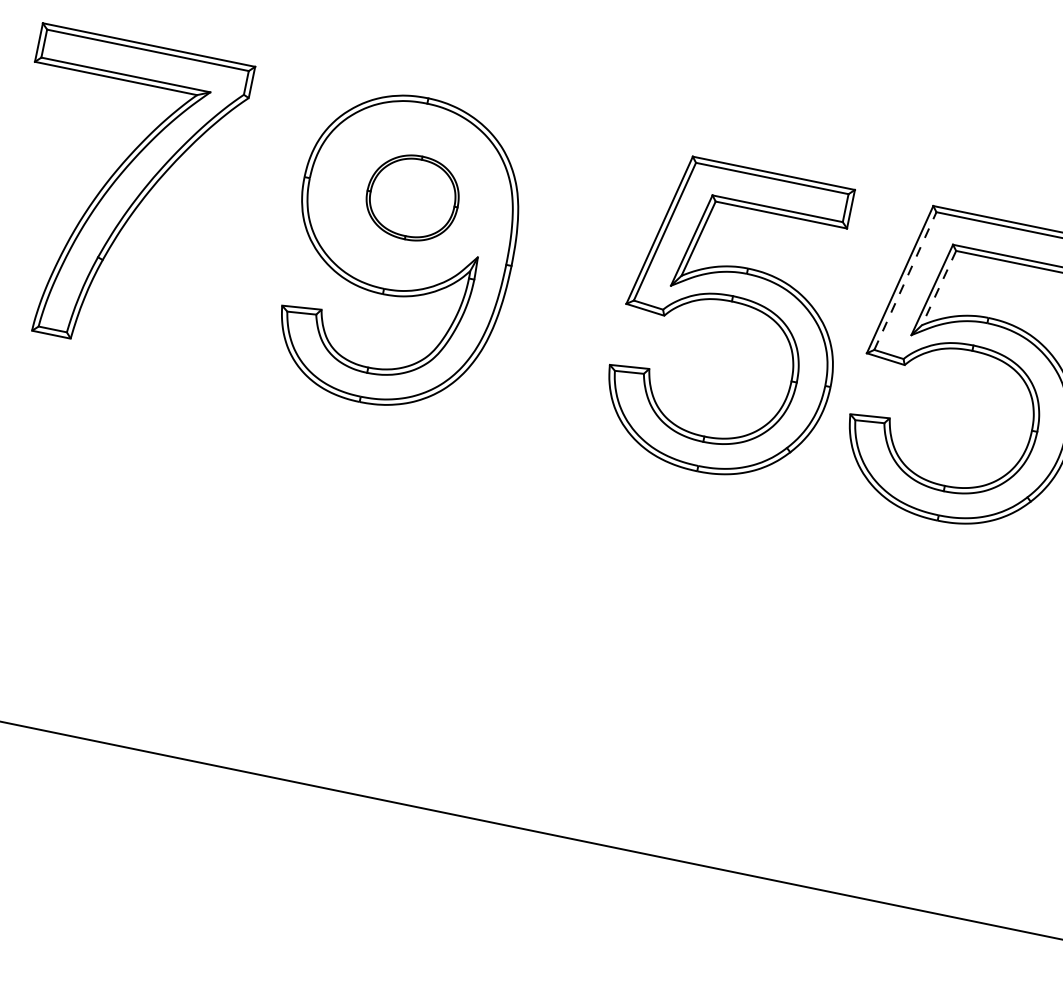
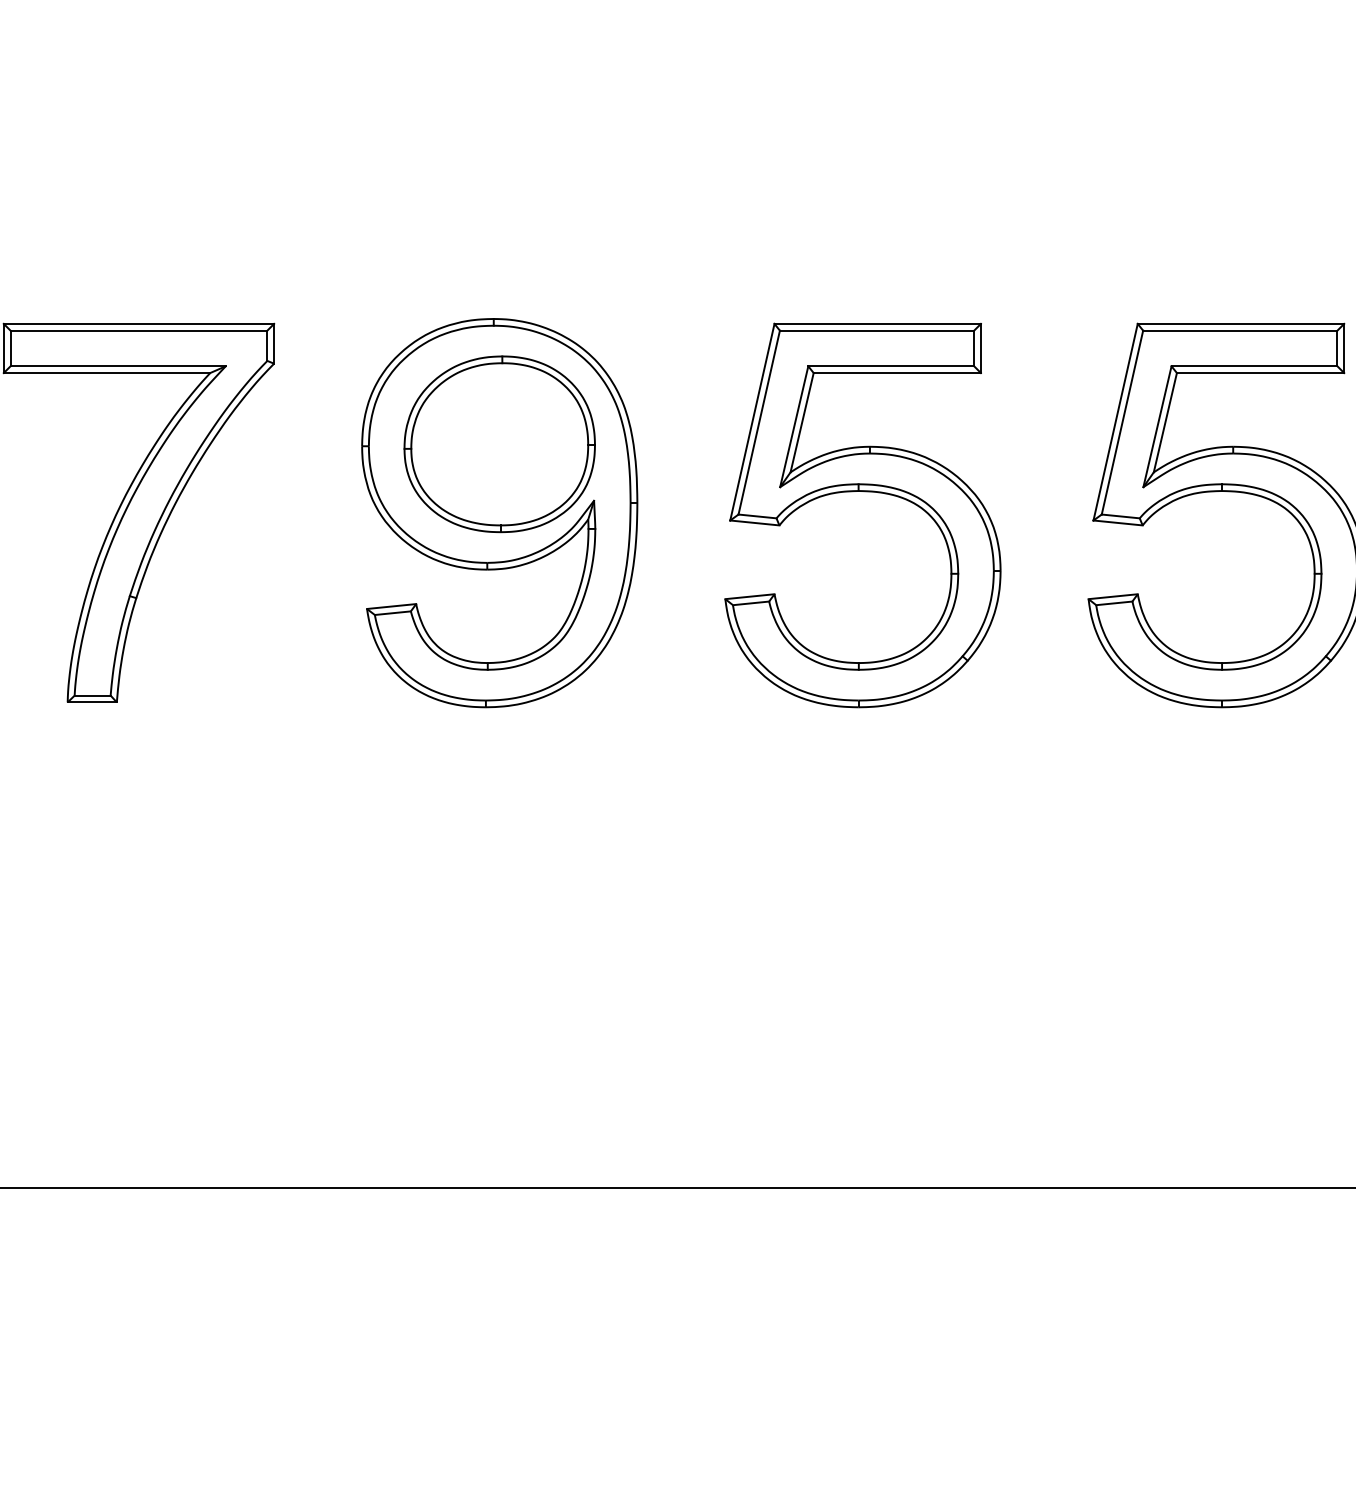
part: (412, 197) -> (499, 444), size x1.67
line: (905, 280) -> (1122, 422), dashed -> solid
line: (939, 287) -> (1165, 422), dashed -> solid
part: (736, 303) -> (864, 492), moved

